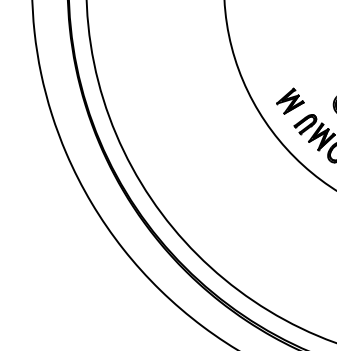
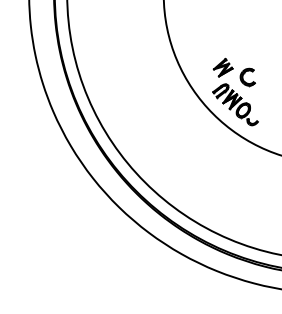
part: (289, 100) -> (222, 67), moved

